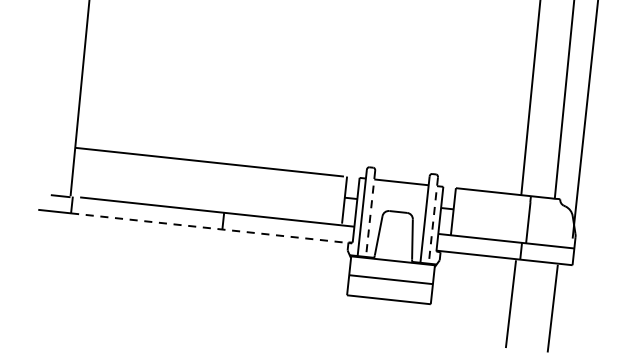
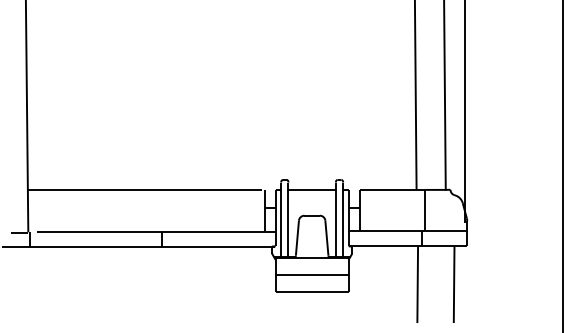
line: (370, 214) -> (288, 220), dashed -> solid
line: (433, 221) -> (343, 220), dashed -> solid
line: (212, 228) -> (153, 247), dashed -> solid

